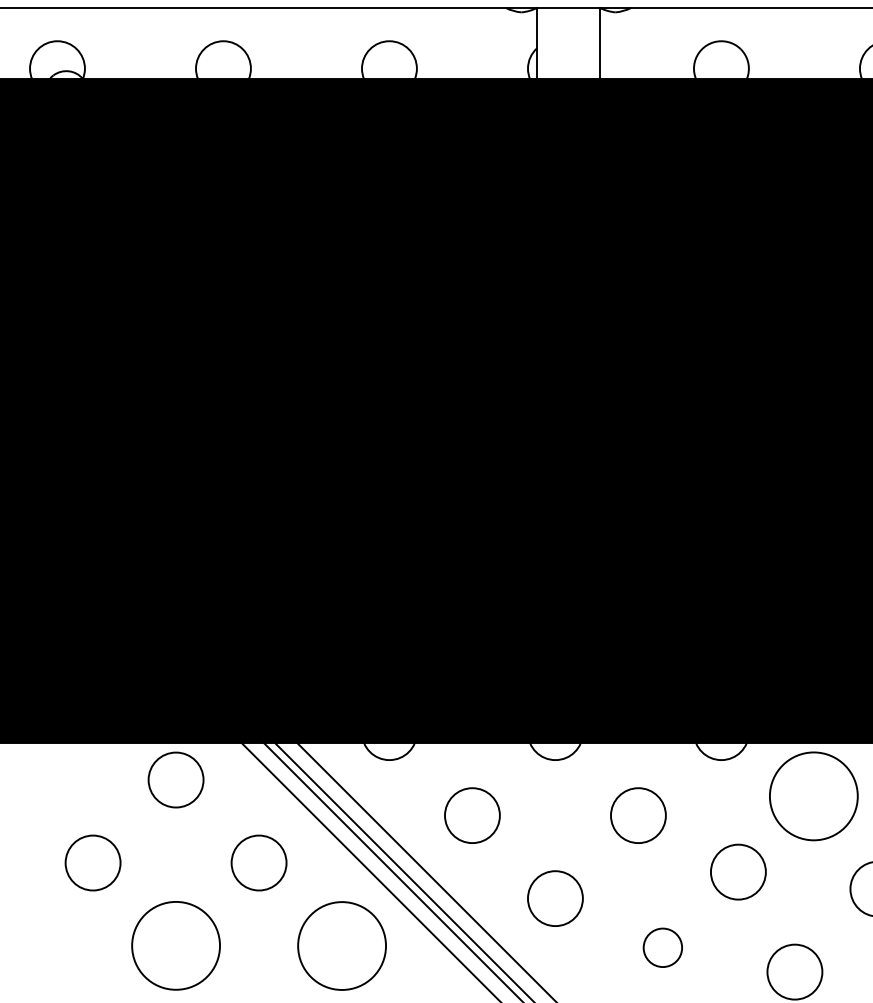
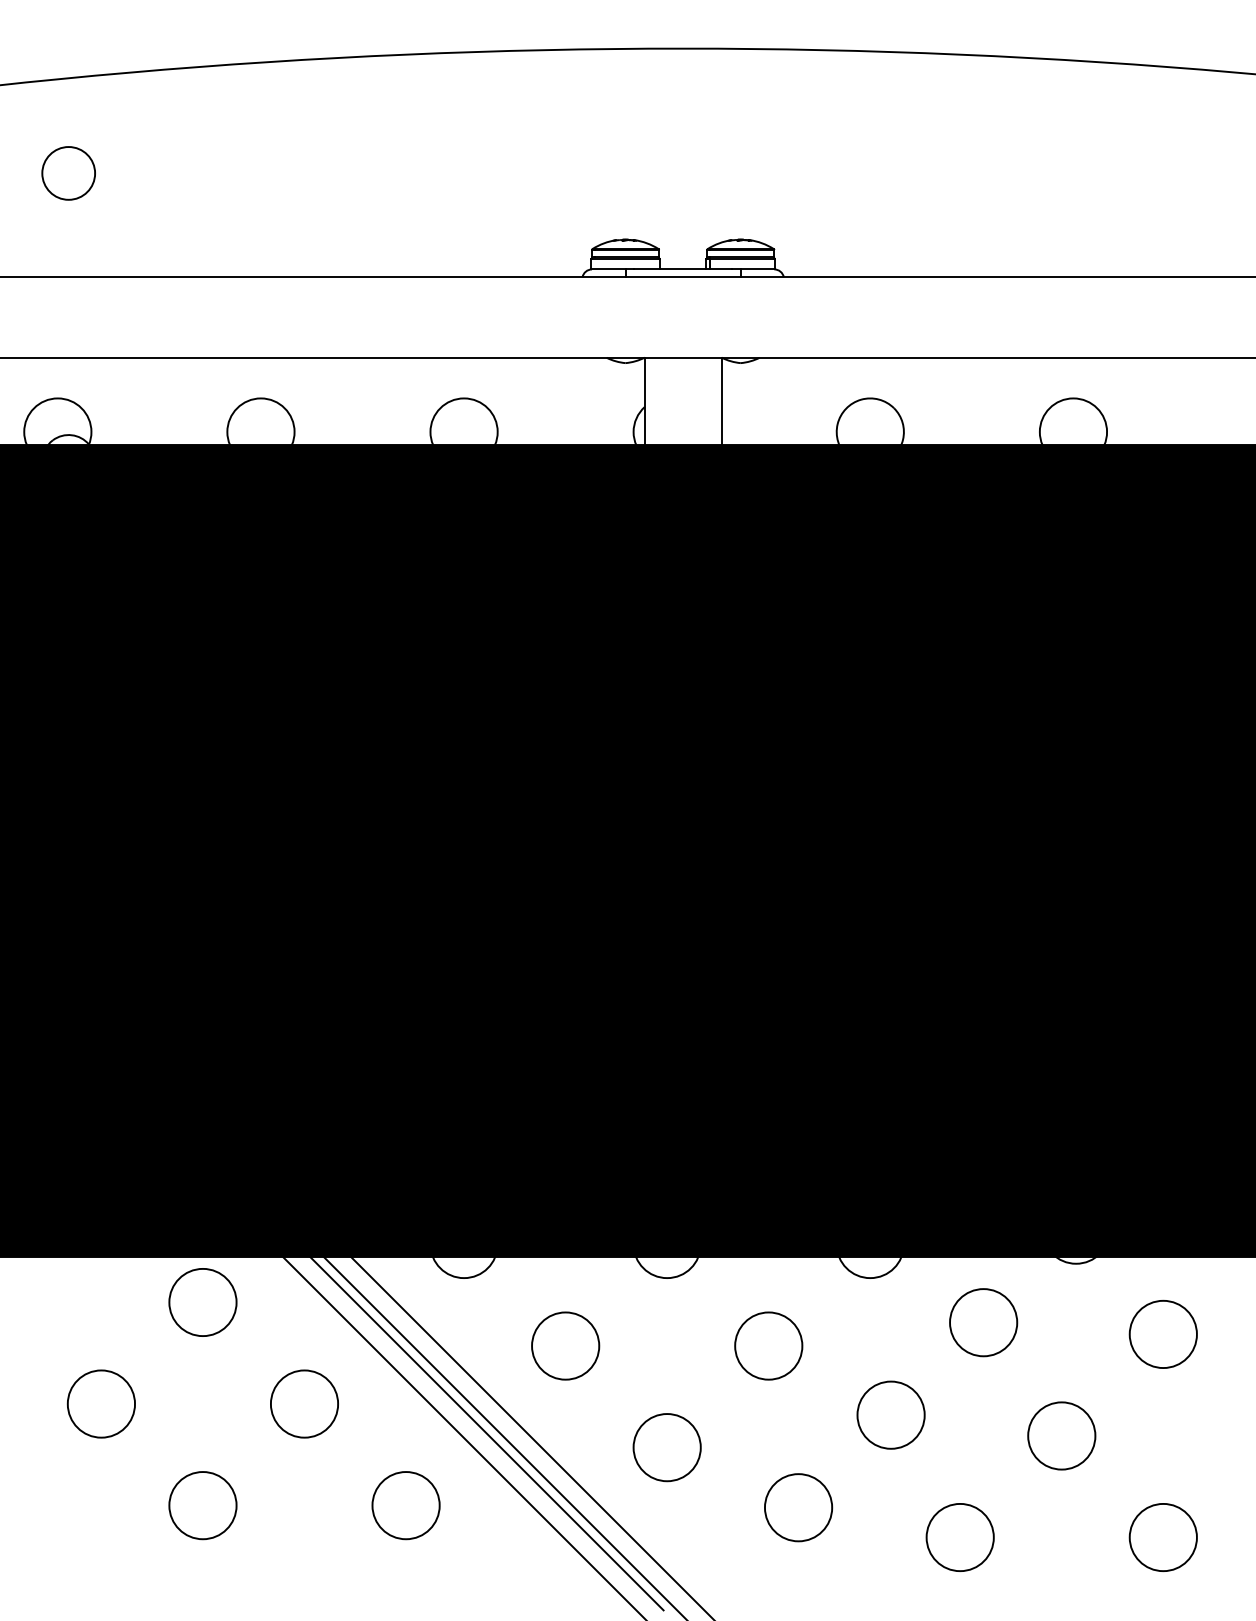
circle: (813, 796) -> (983, 1322), size x0.62
circle: (175, 945) -> (202, 1505), size x0.62
circle: (341, 945) -> (405, 1505), size x0.62
circle: (662, 947) -> (798, 1507), size x1.43

